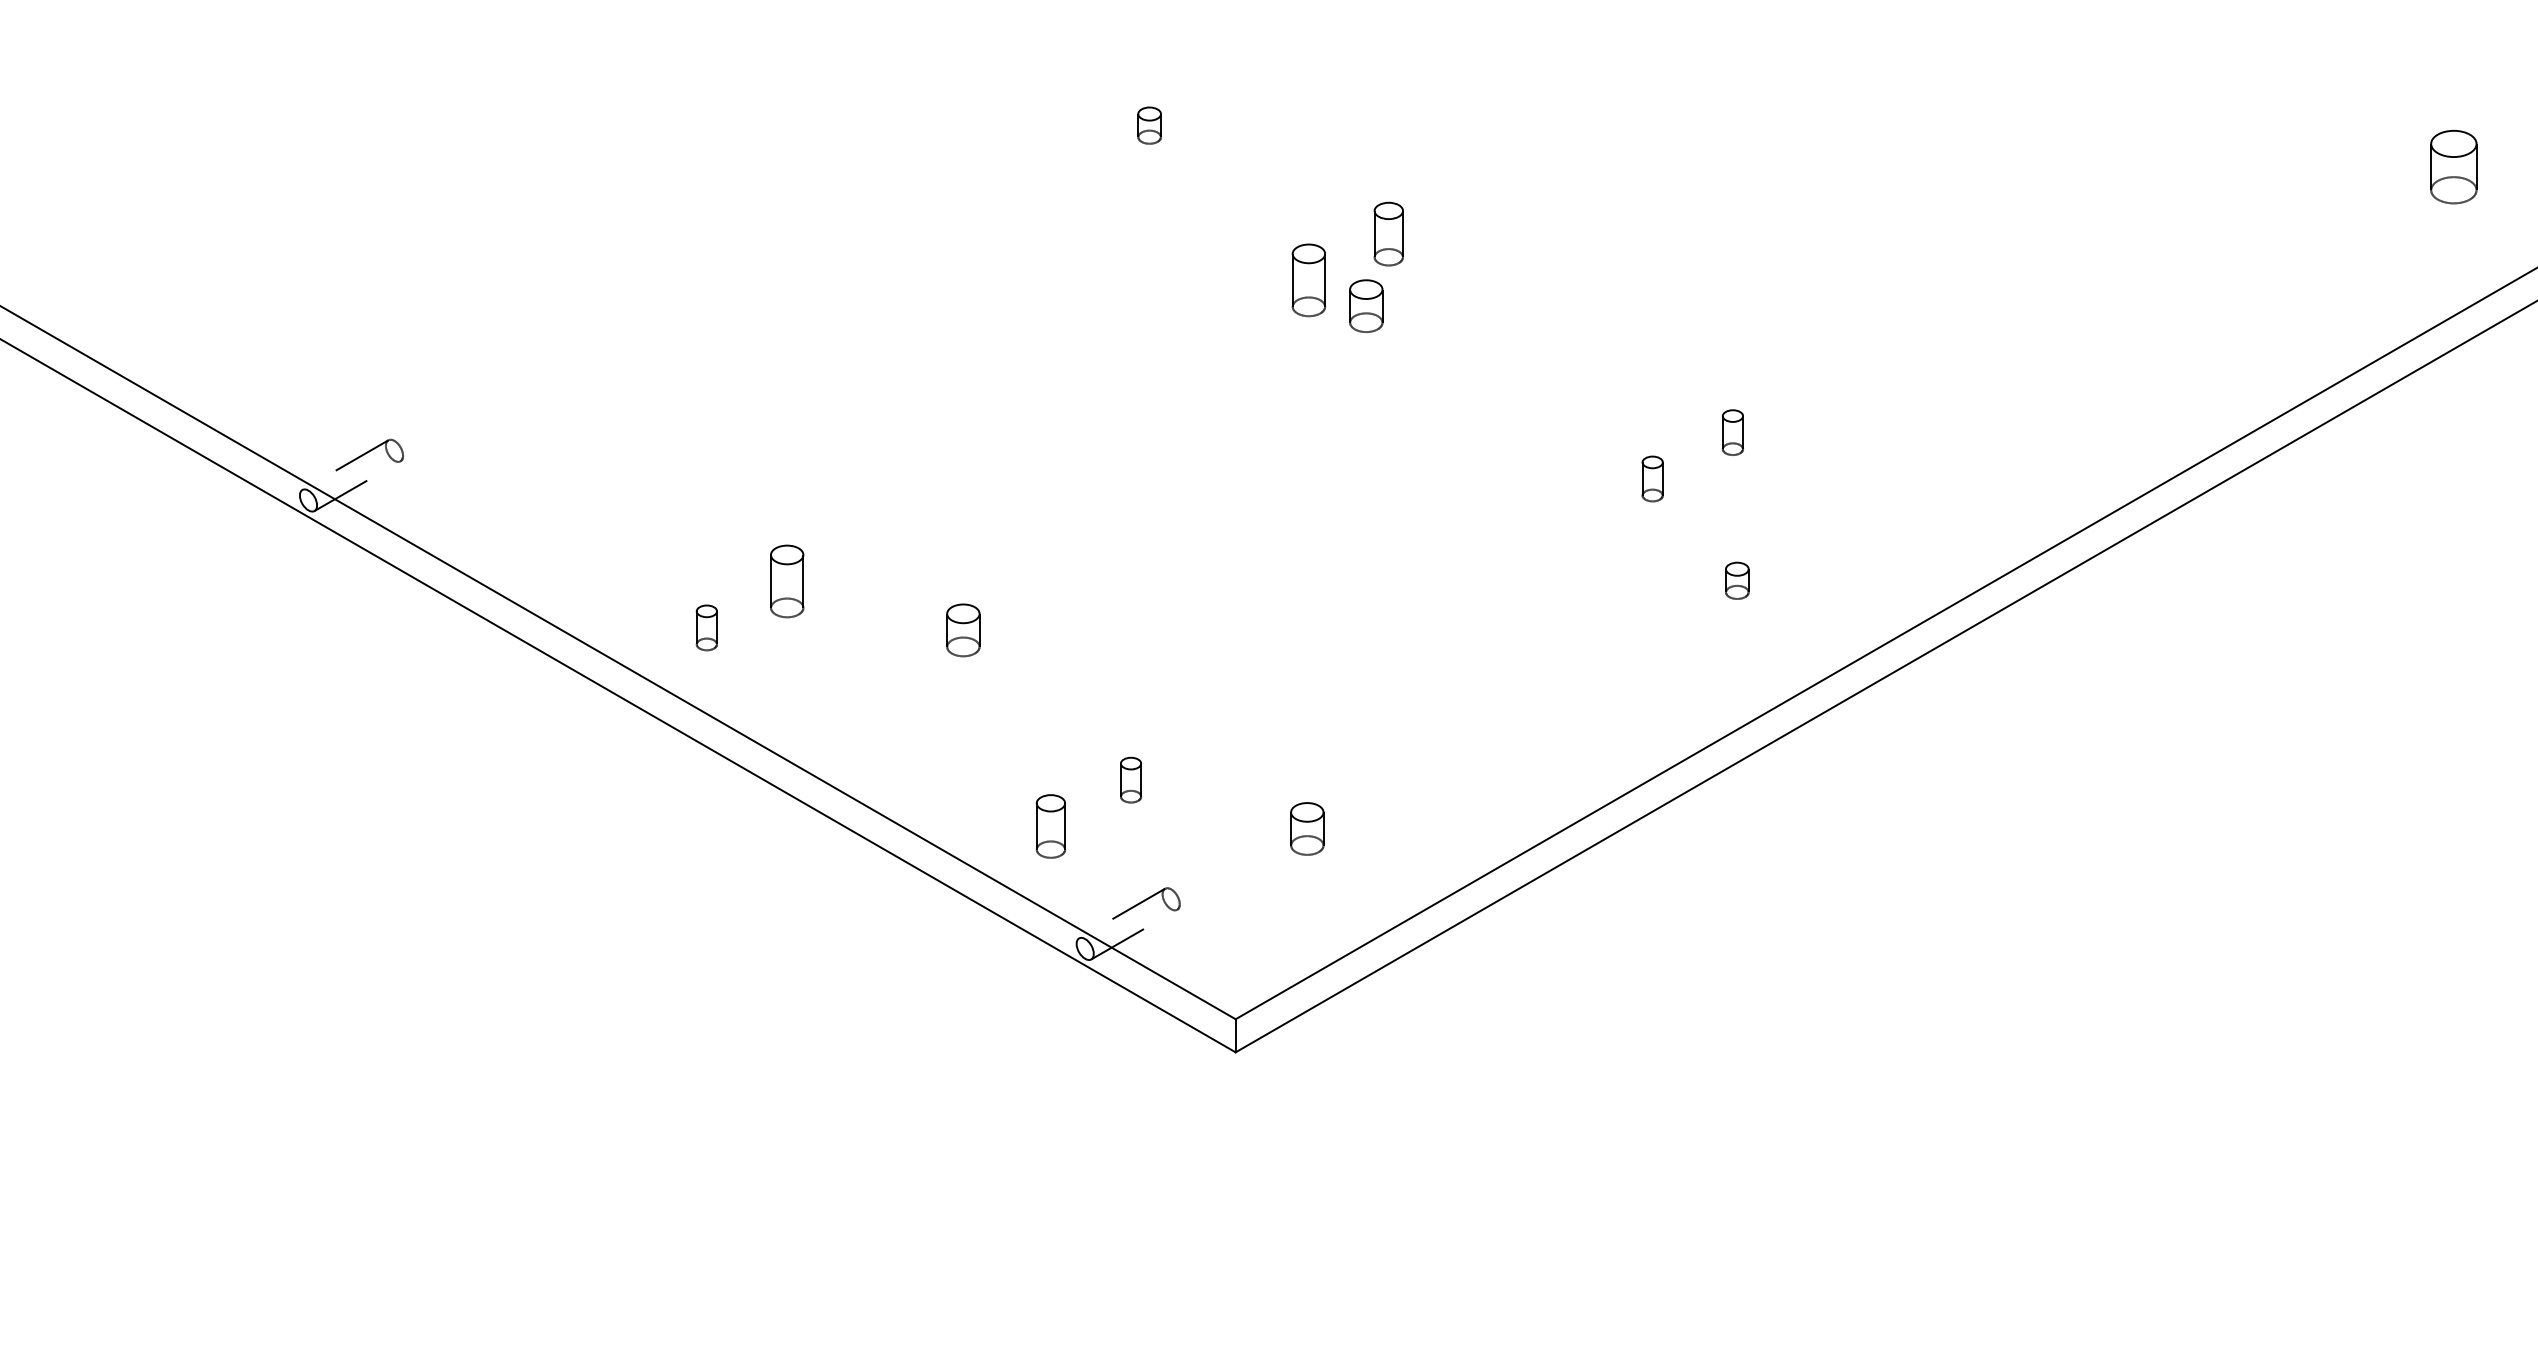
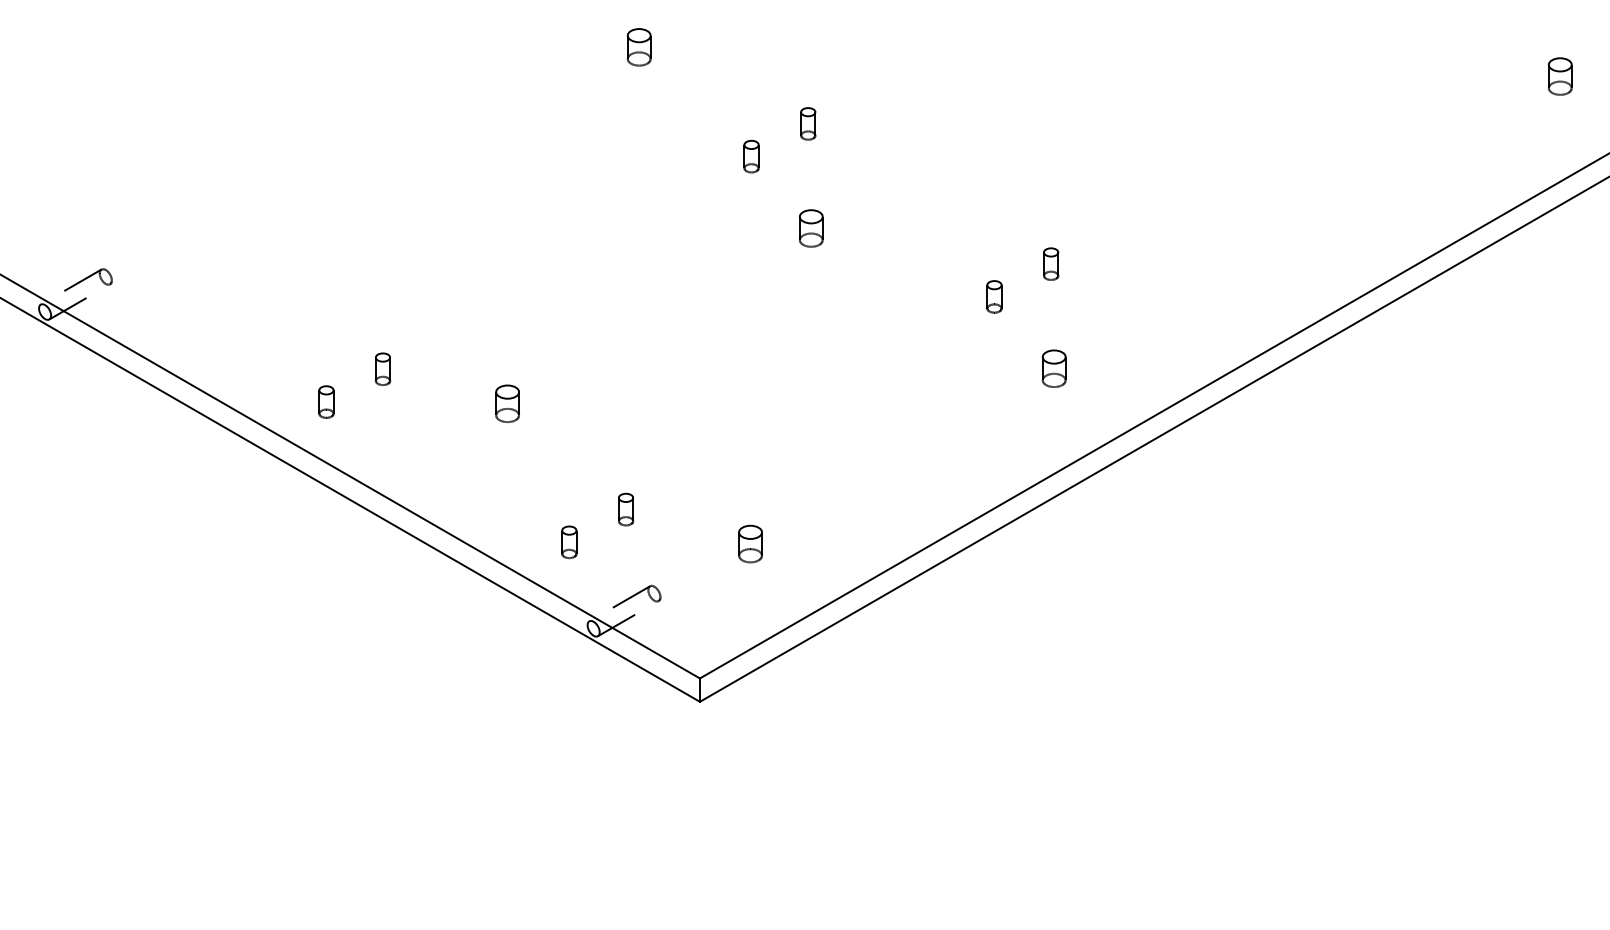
part: (1149, 125) -> (639, 47), size x1.43
part: (2453, 166) -> (1560, 76), size x0.71
part: (1389, 233) -> (808, 123), size x0.71
part: (1308, 280) -> (751, 156), size x0.62
part: (1366, 305) -> (811, 228), moved
part: (1737, 580) -> (1054, 368), size x1.43
part: (786, 581) -> (382, 369), size x0.62
part: (1050, 826) -> (569, 542), size x0.71

